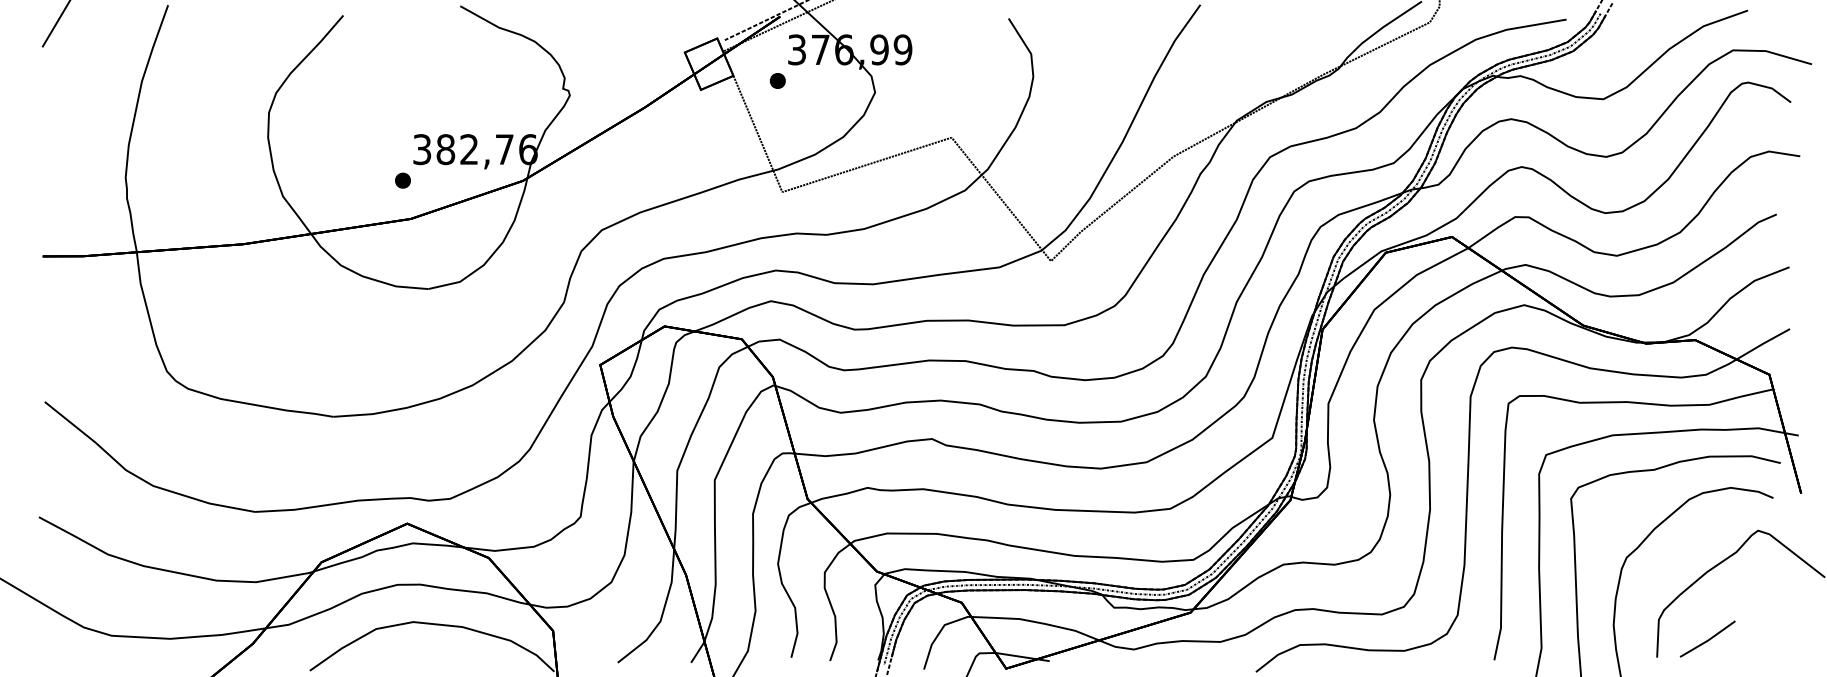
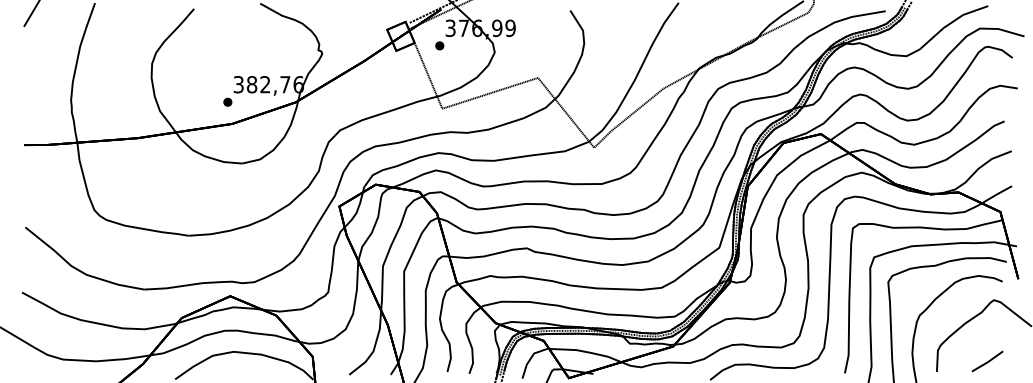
line: (1707, 639) -> (987, 361), moved

